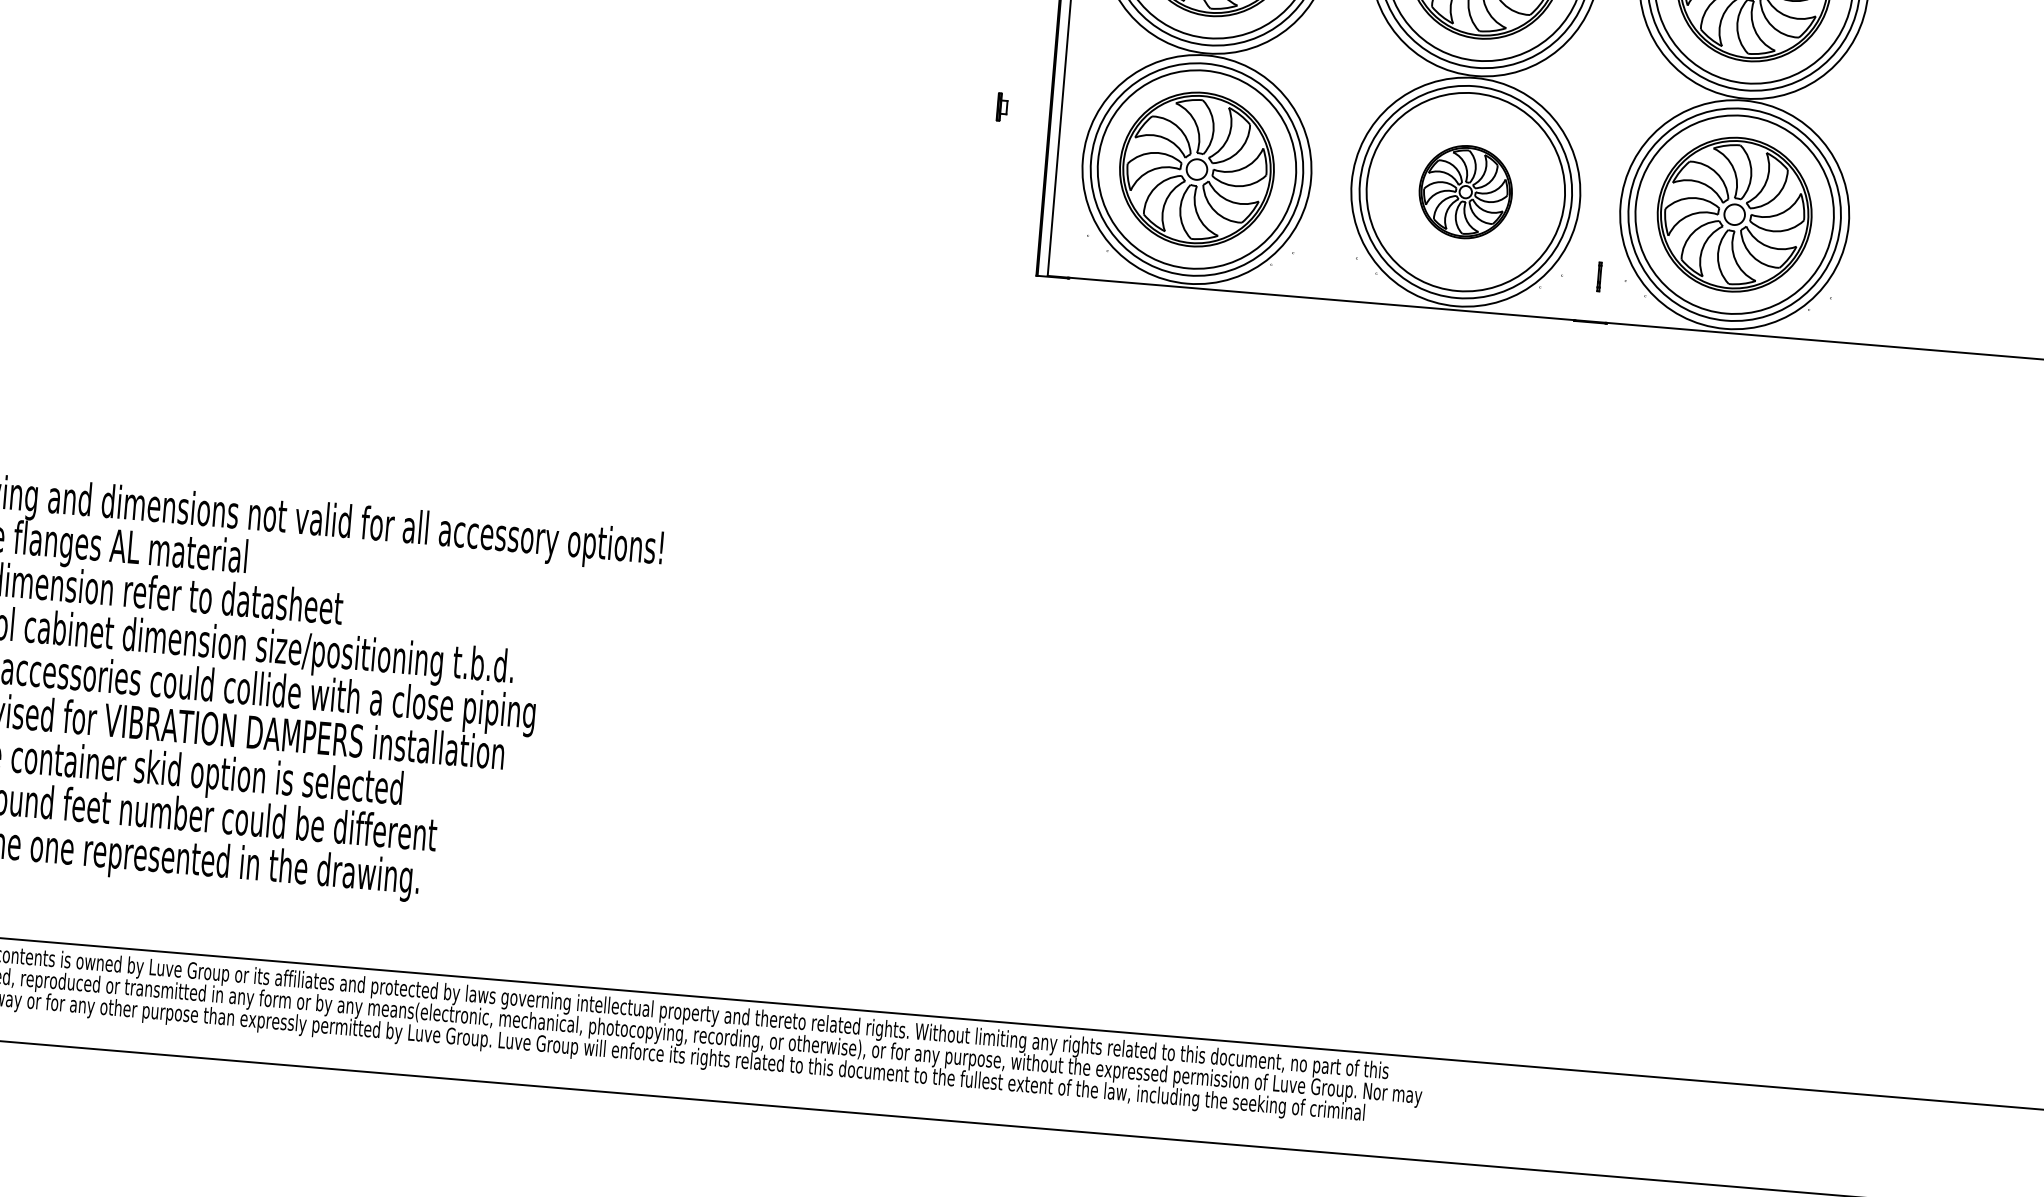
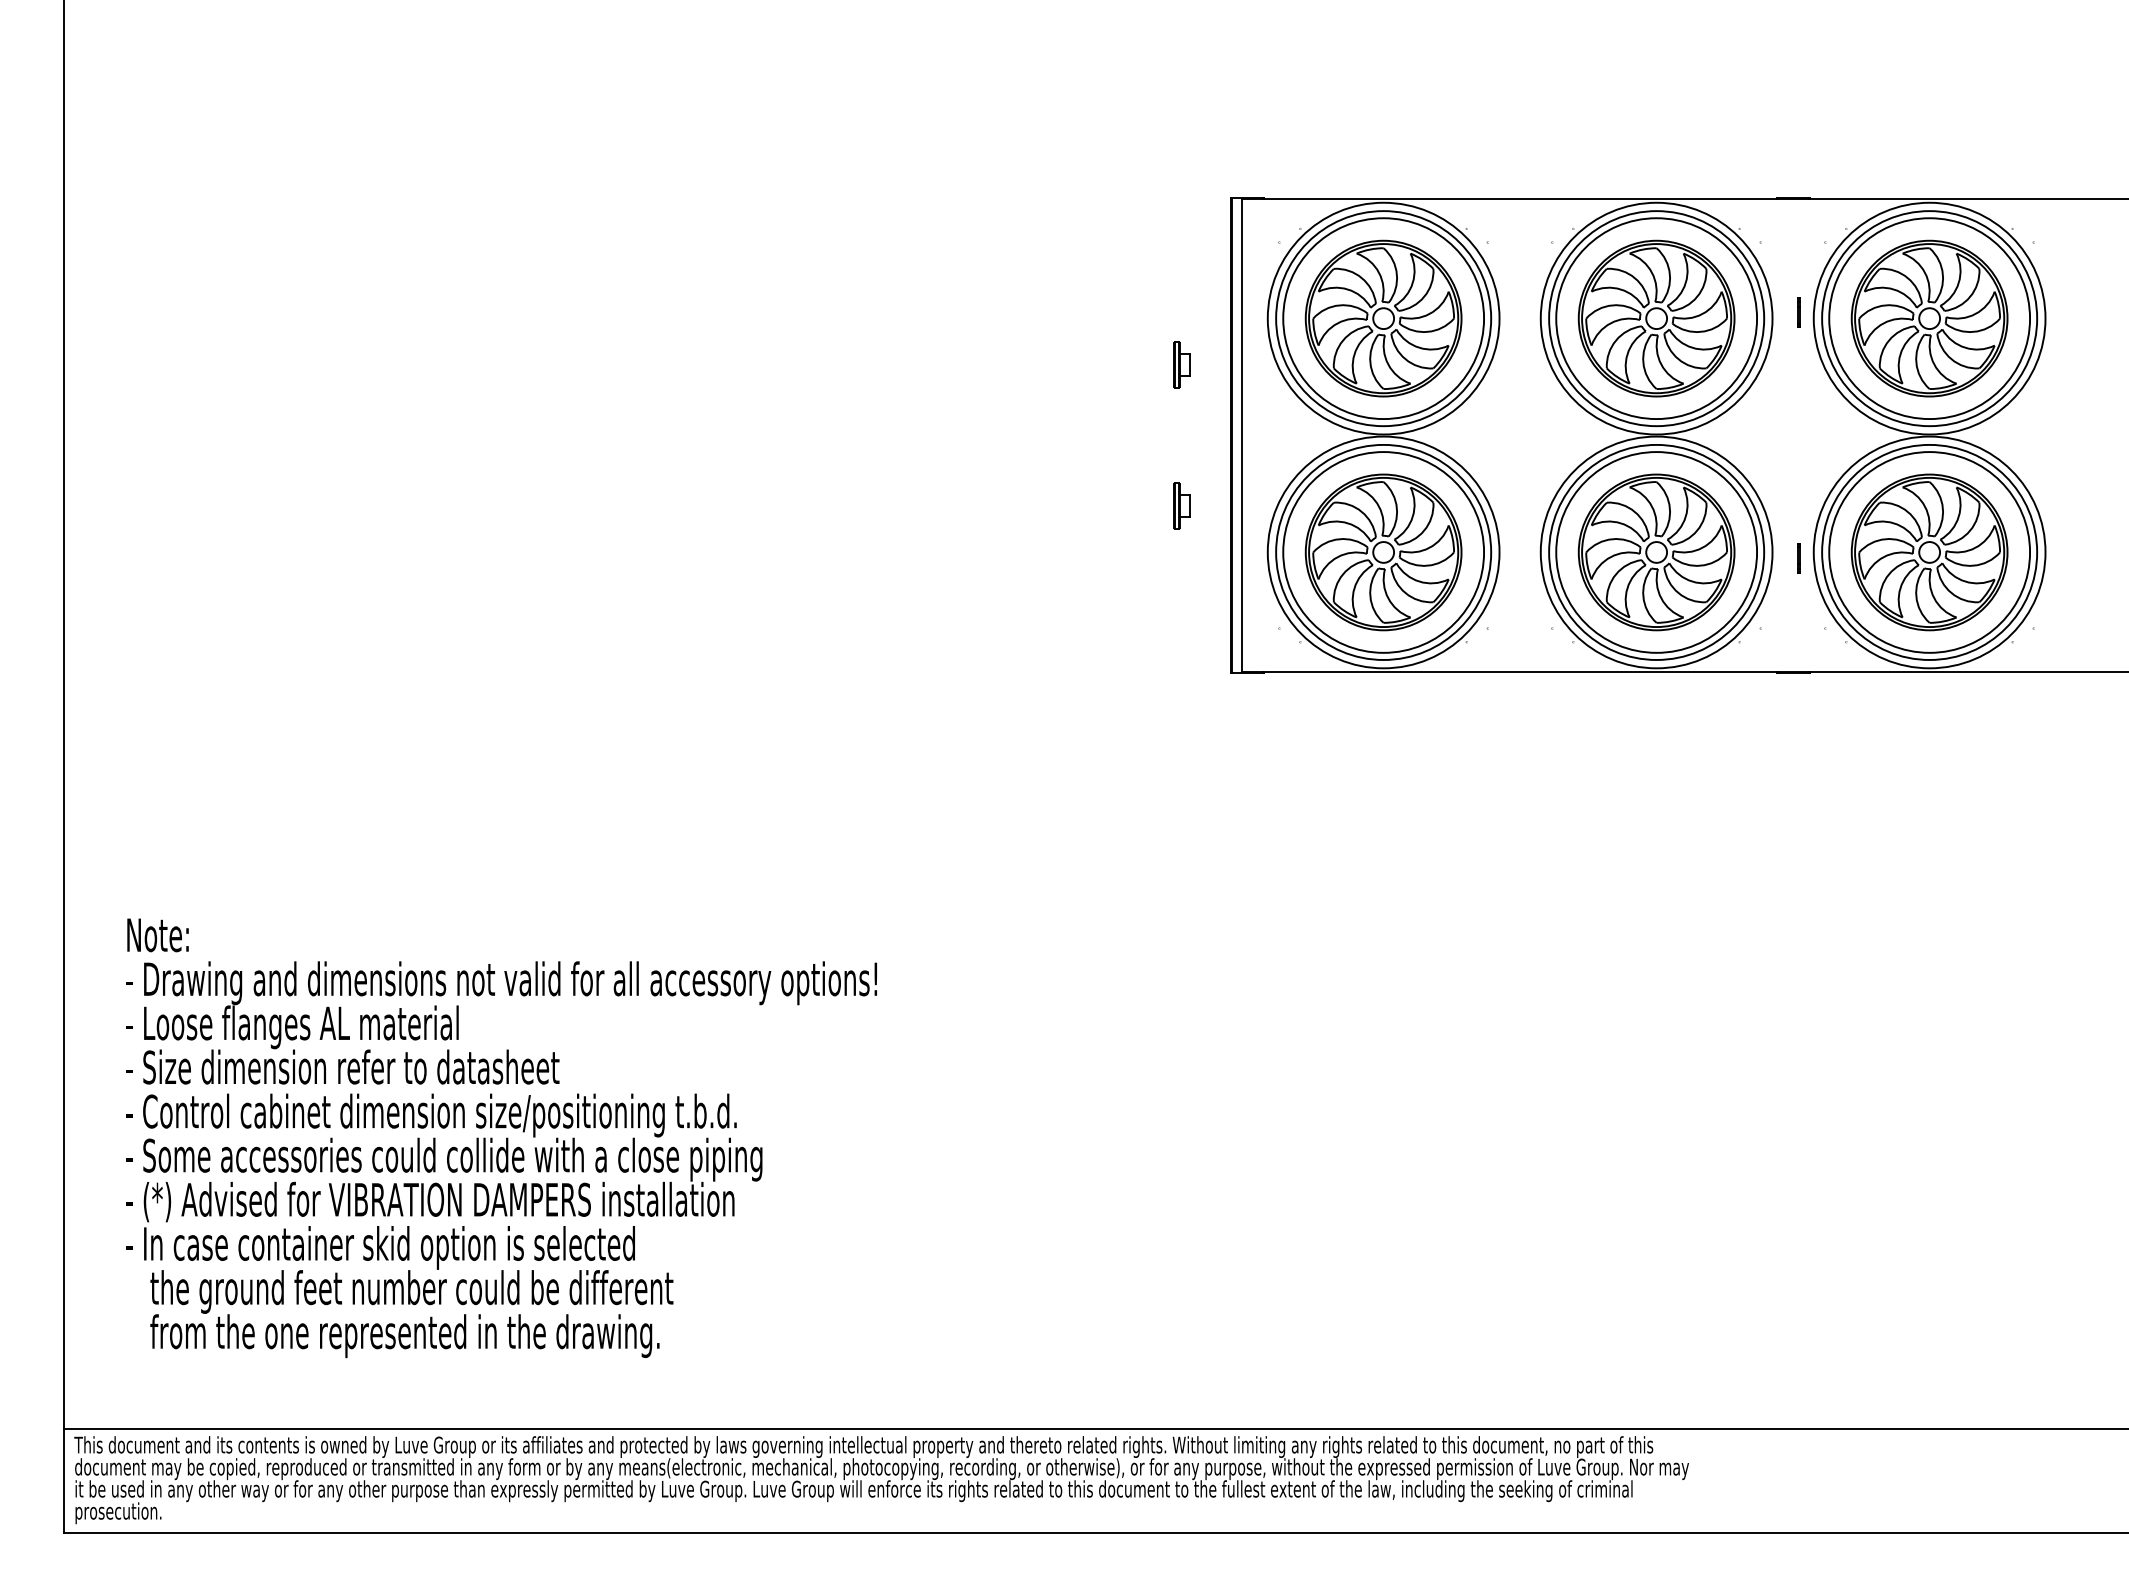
part: (1001, 106) -> (1181, 505), size x1.67
part: (1465, 192) -> (1656, 552), size x1.67
line: (1599, 276) -> (1798, 558), moved

